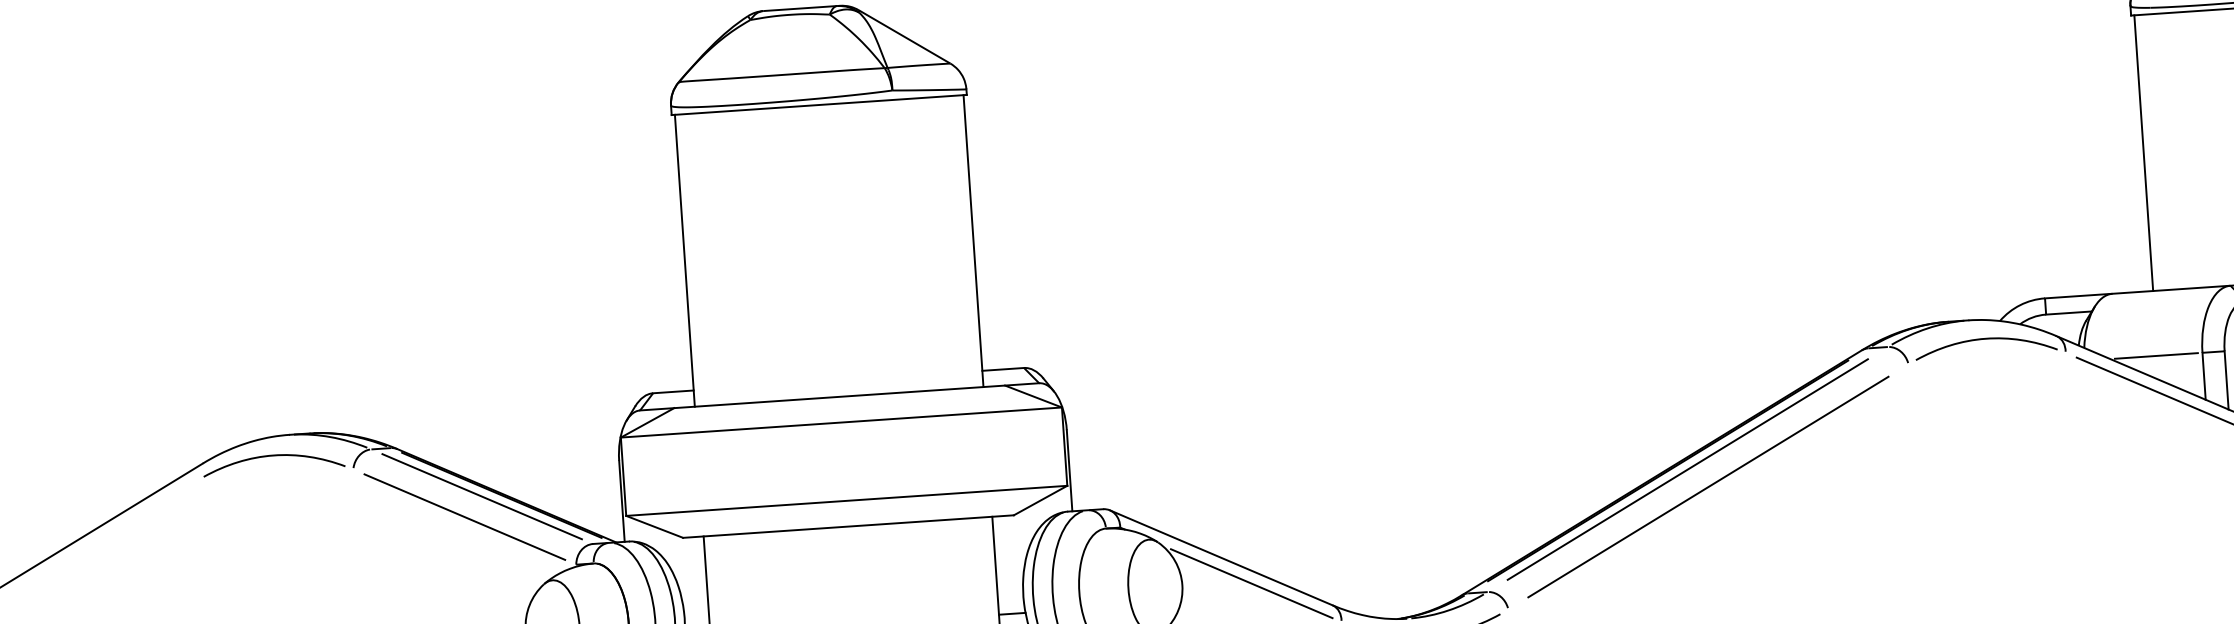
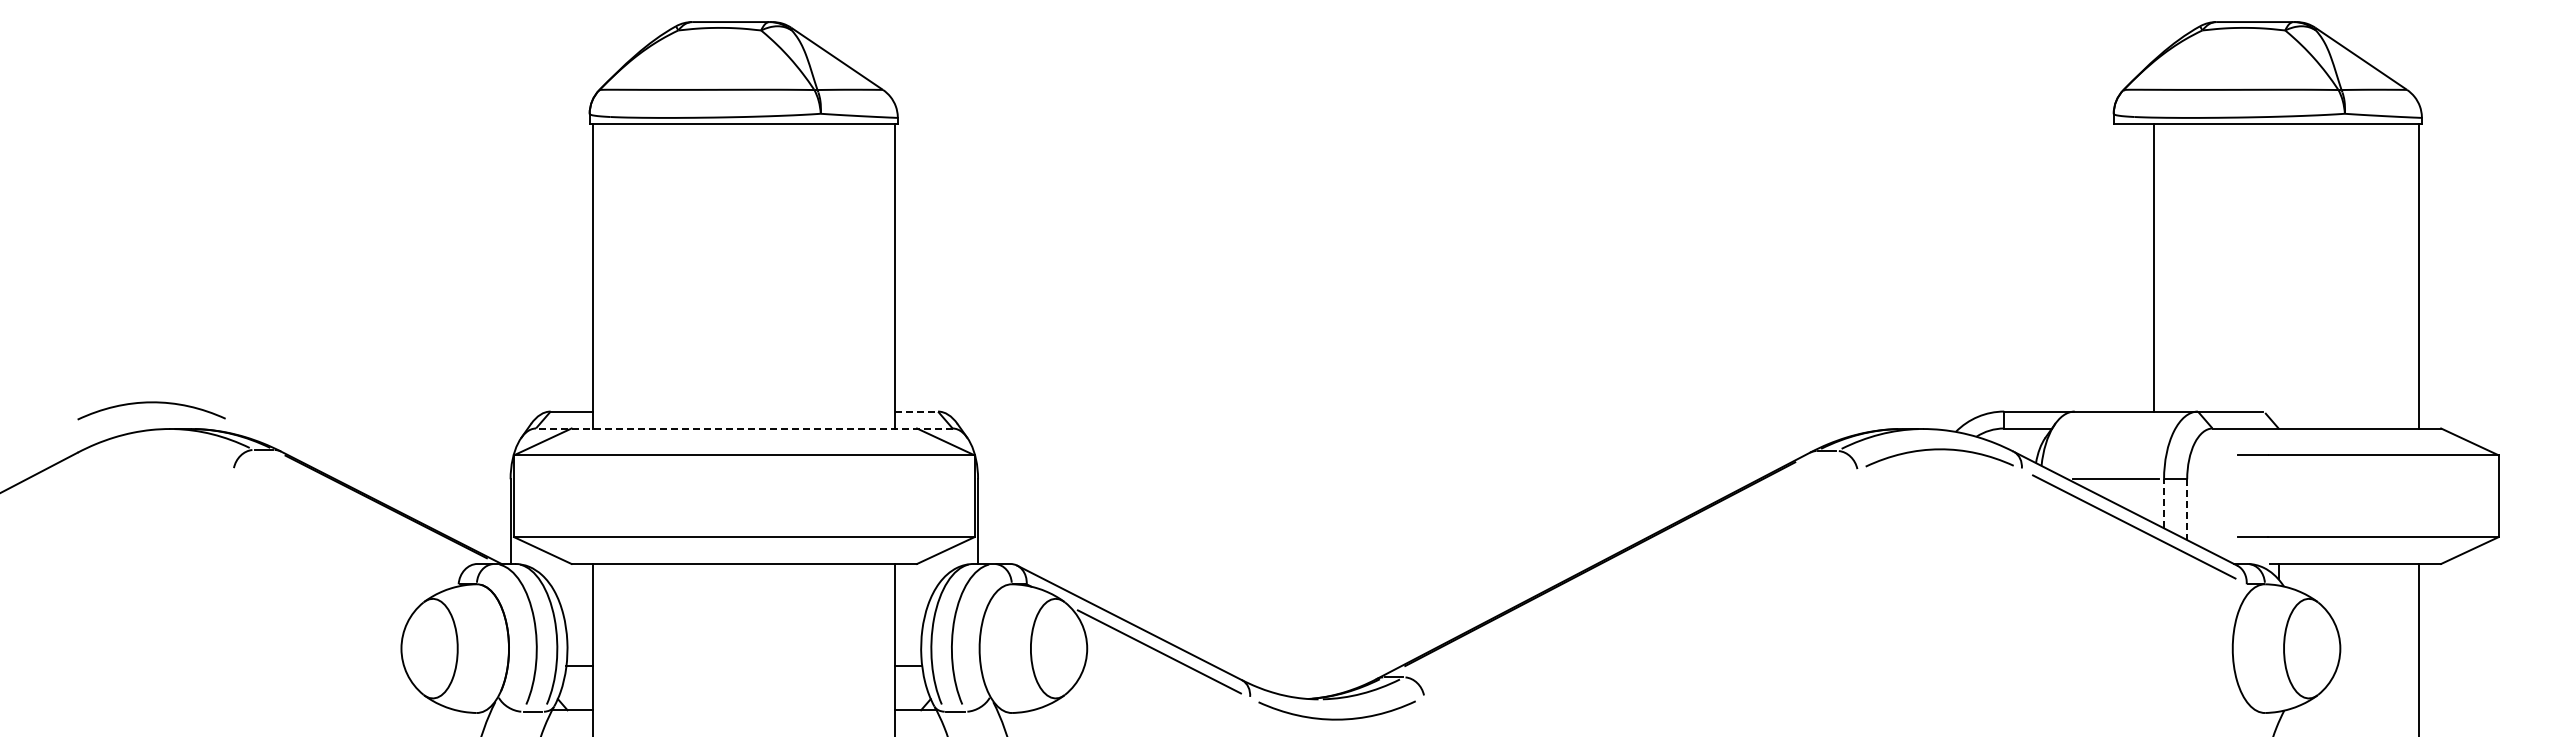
line: (2144, 153) -> (2154, 267), moved
line: (1003, 369) -> (916, 411), solid -> dashed
line: (2204, 375) -> (2164, 503), solid -> dashed
line: (2226, 381) -> (2187, 510), solid -> dashed
line: (838, 396) -> (743, 428), solid -> dashed
curve: (273, 456) -> (151, 403), moved
line: (1687, 469) -> (1620, 564), removed
line: (1707, 486) -> (1640, 583), removed
line: (482, 496) -> (365, 506), removed
line: (464, 516) -> (345, 526), removed

